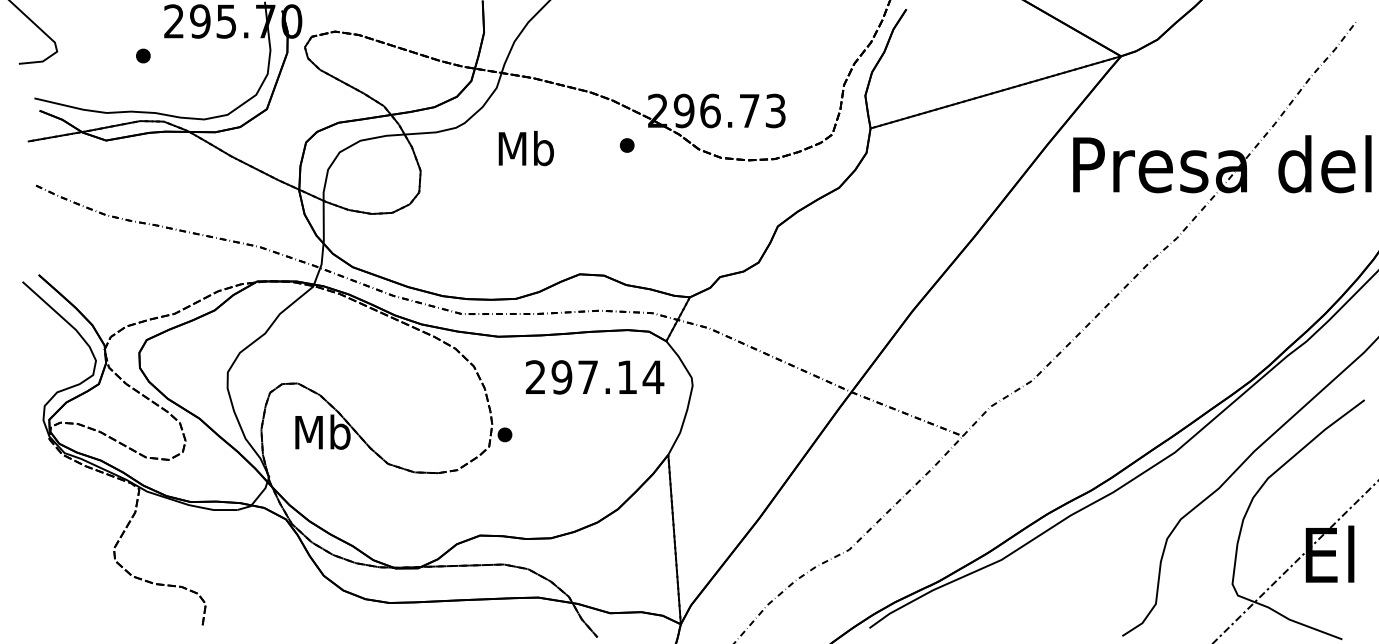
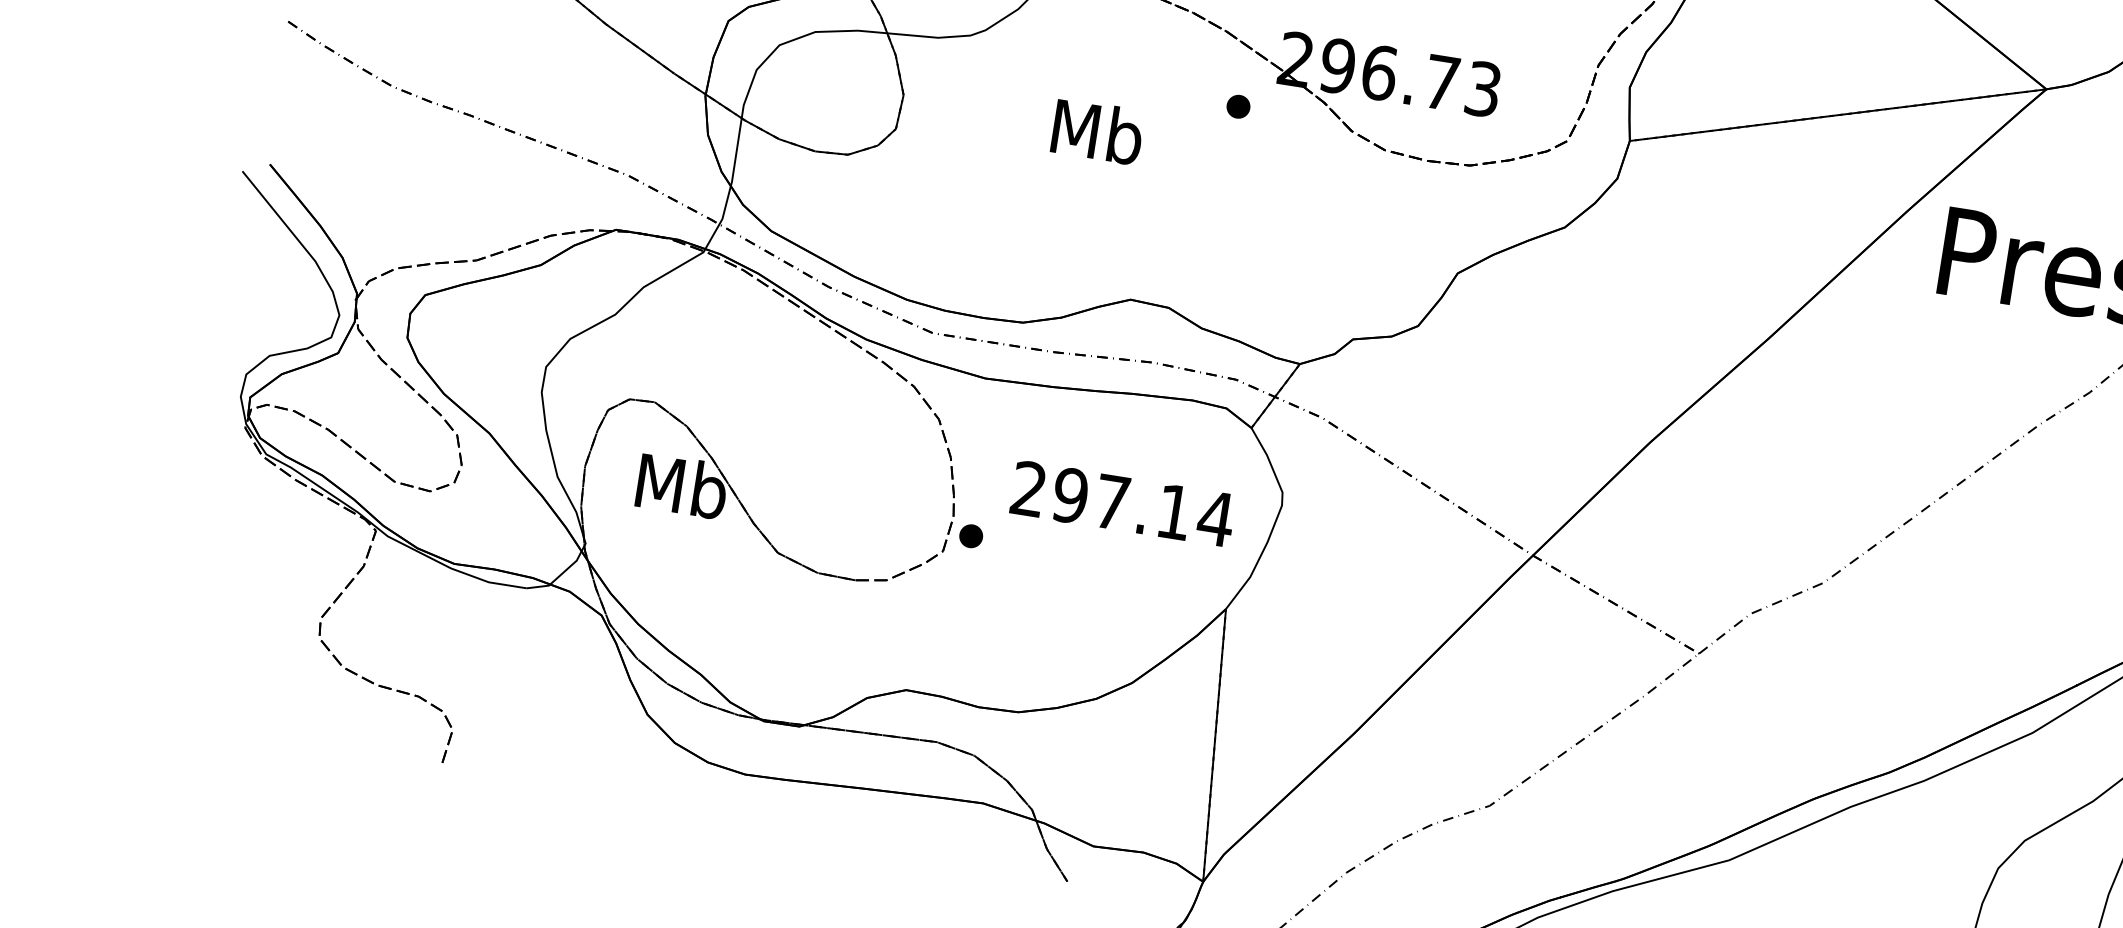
text: (525, 148) -> (1096, 131), moved
text: (594, 377) -> (1122, 504), moved

